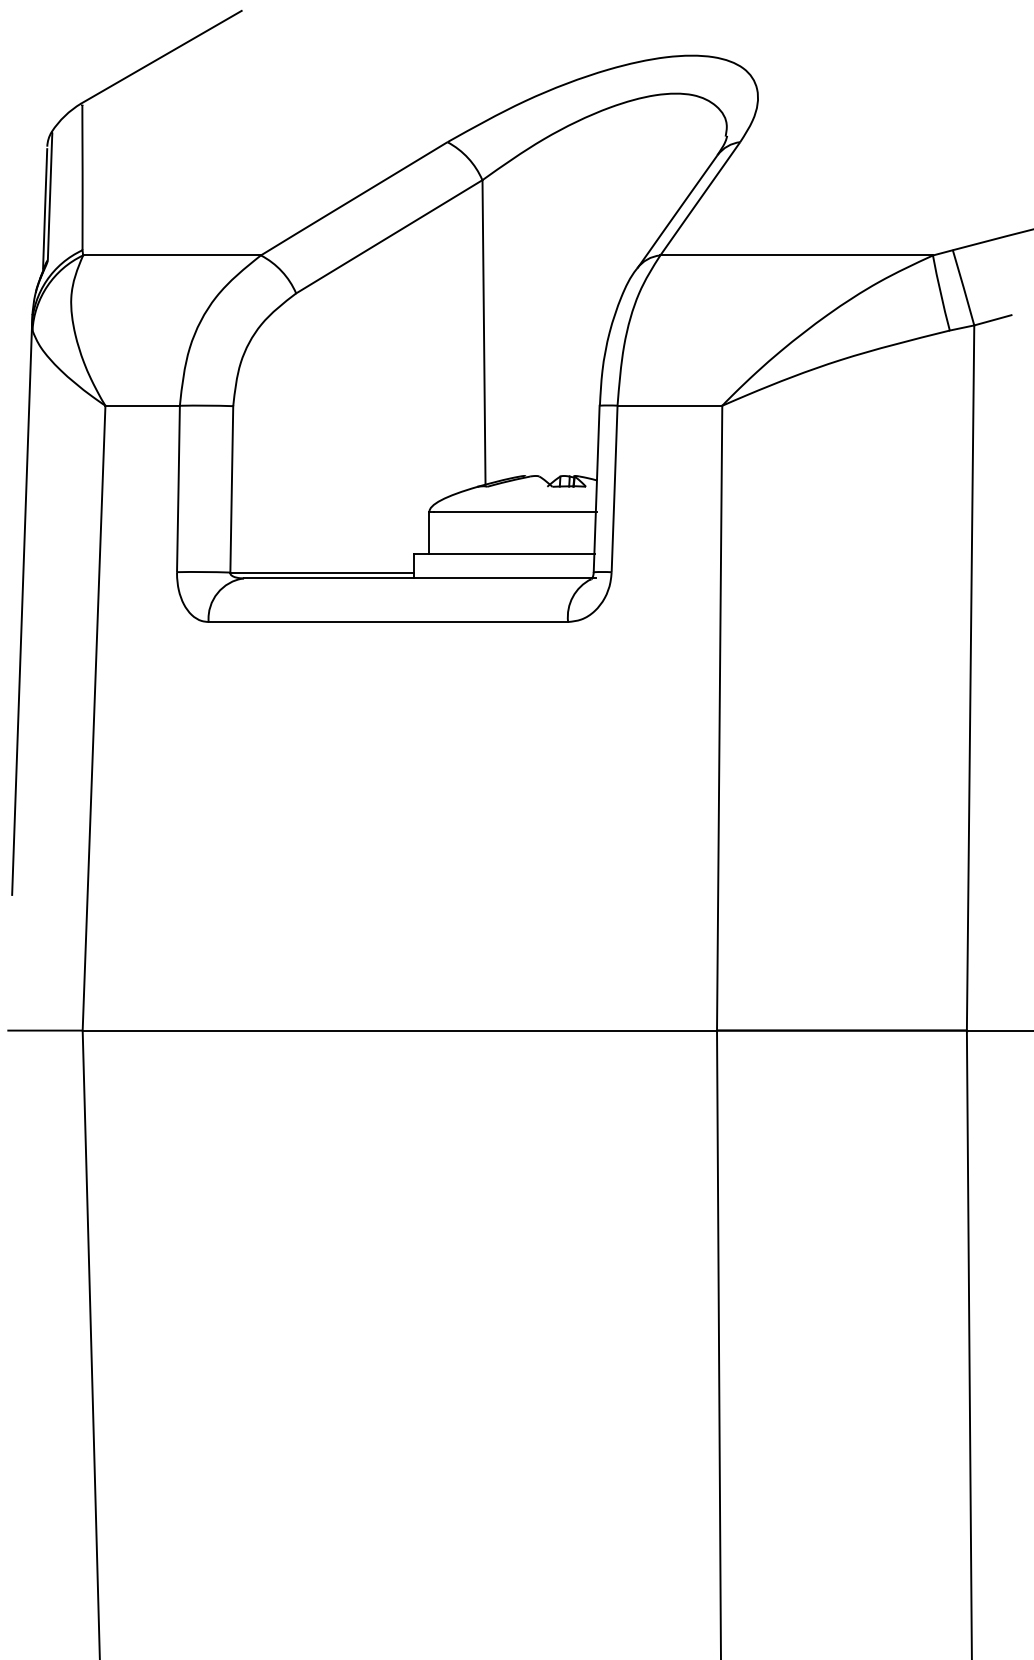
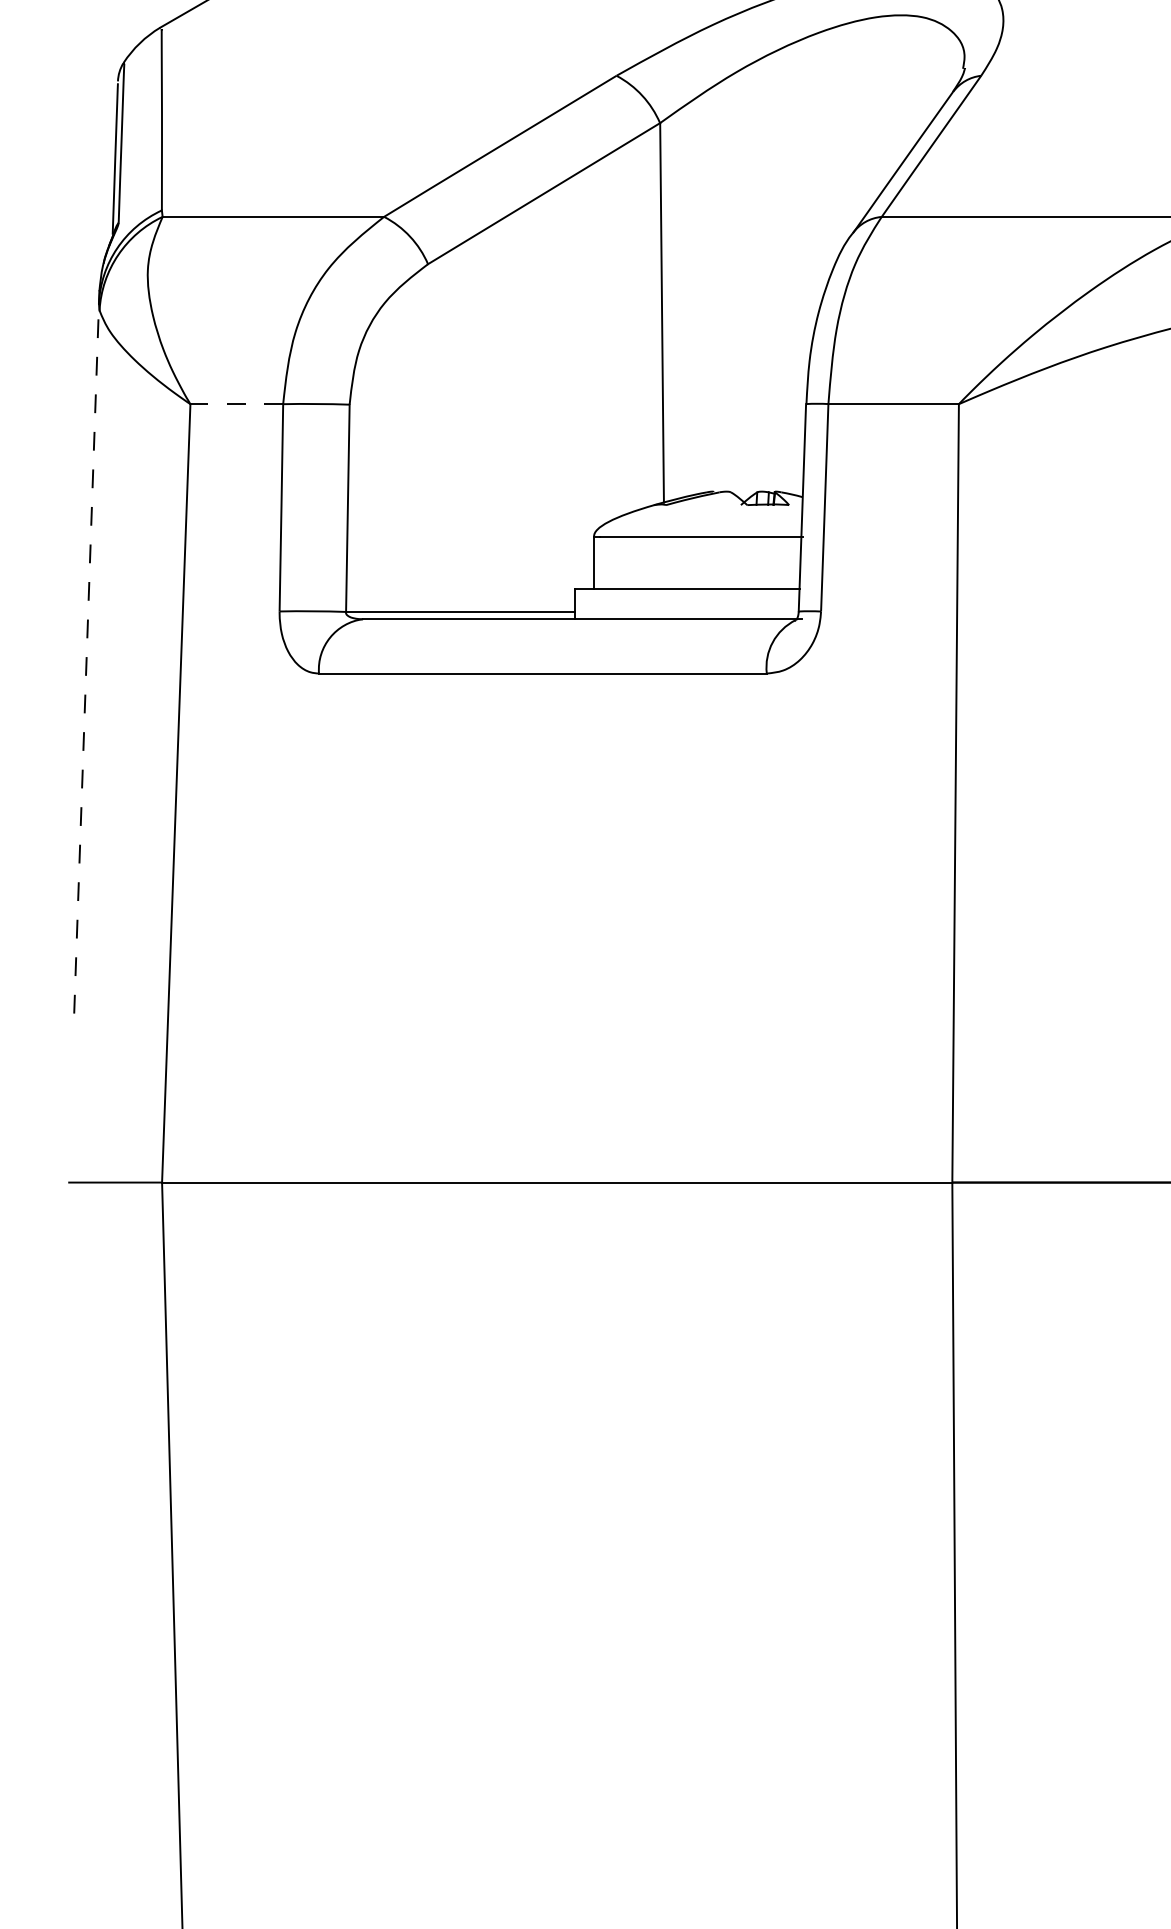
line: (142, 405) -> (236, 403), solid -> dashed
line: (22, 610) -> (87, 659), solid -> dashed

